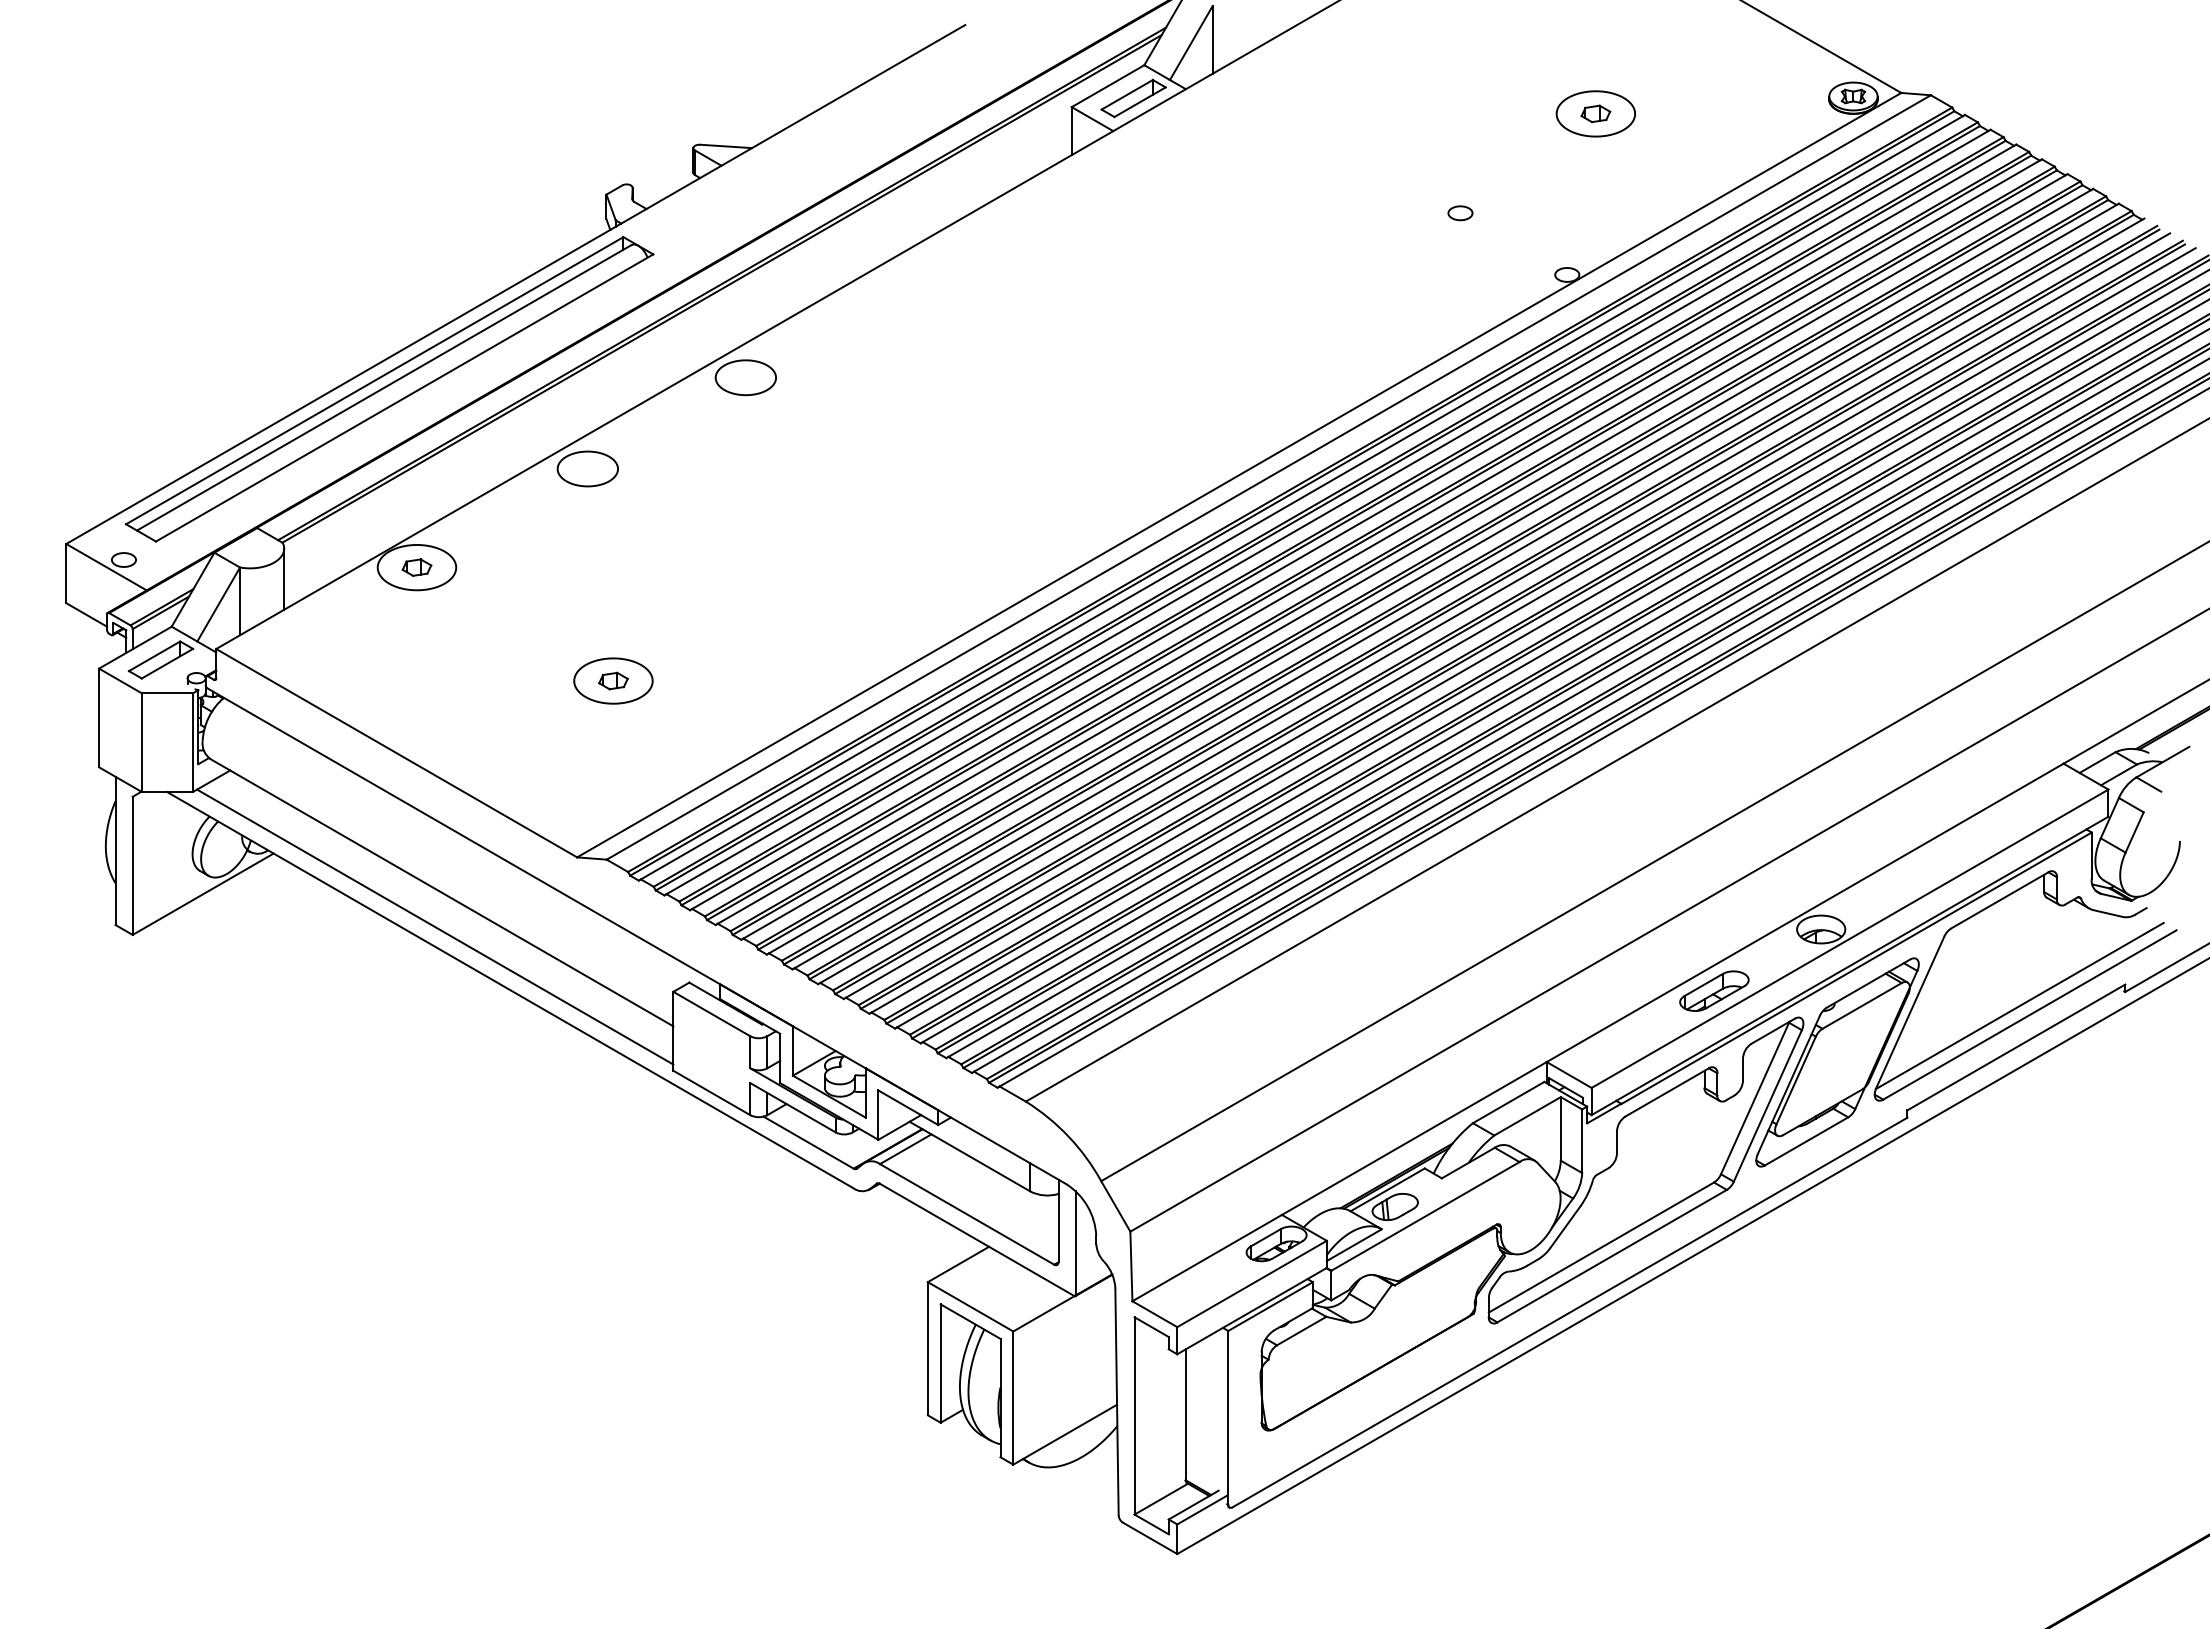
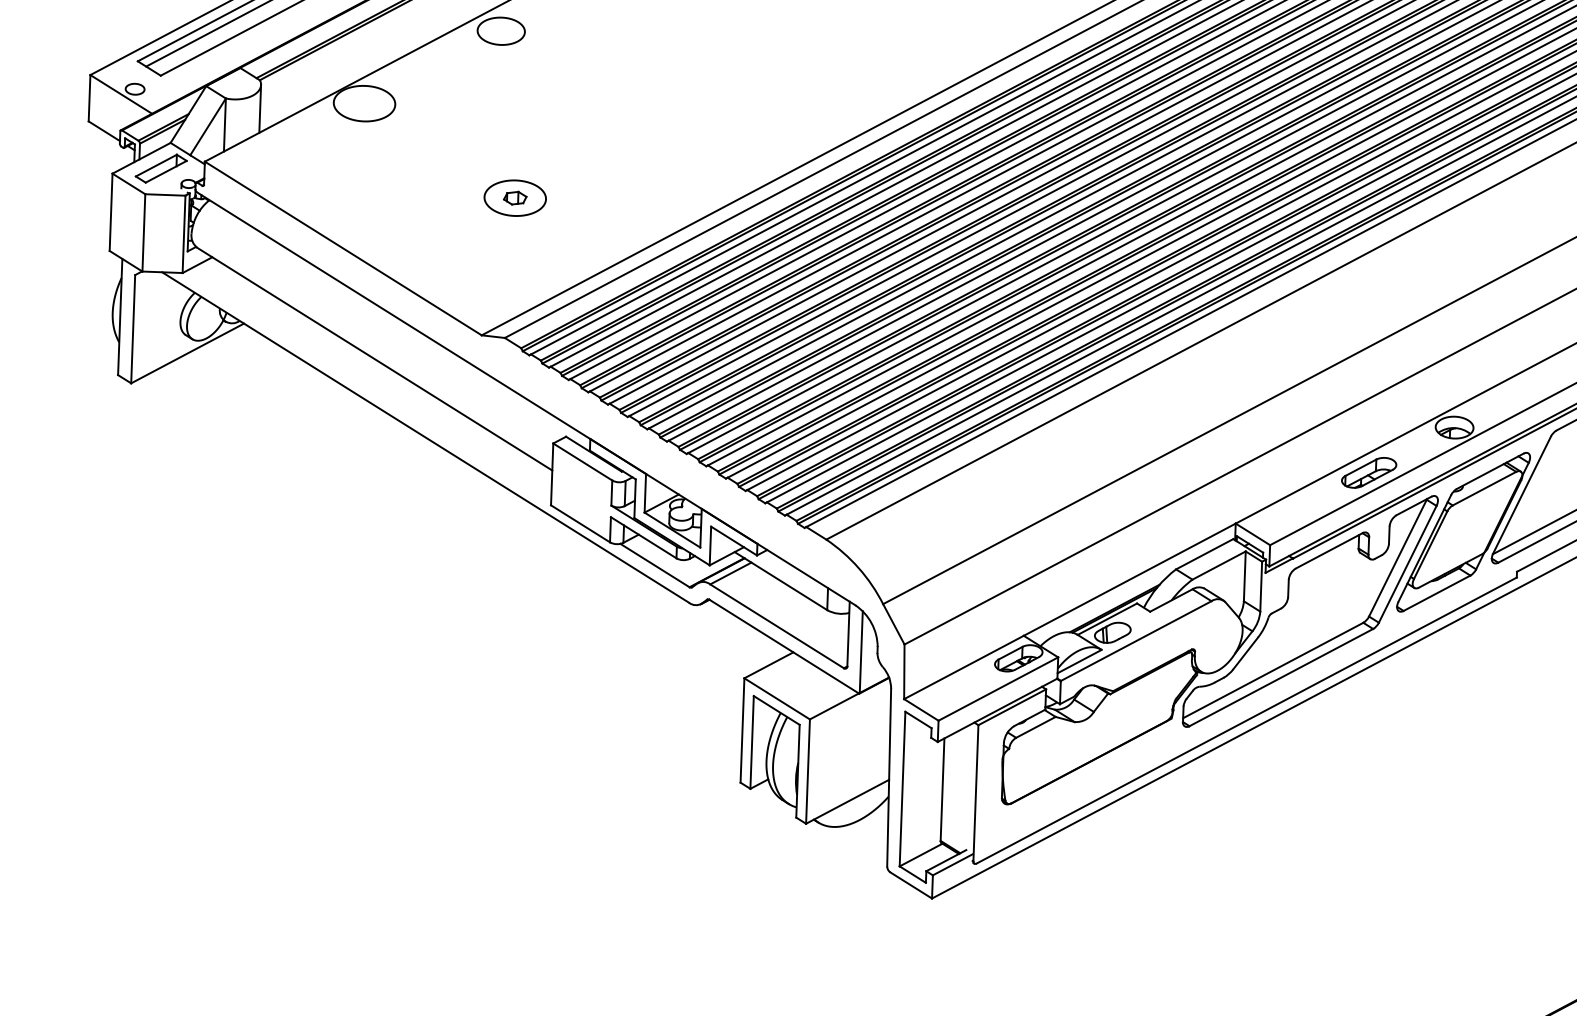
part: (416, 567) -> (364, 103), removed
line: (435, 926) -> (368, 385), removed

